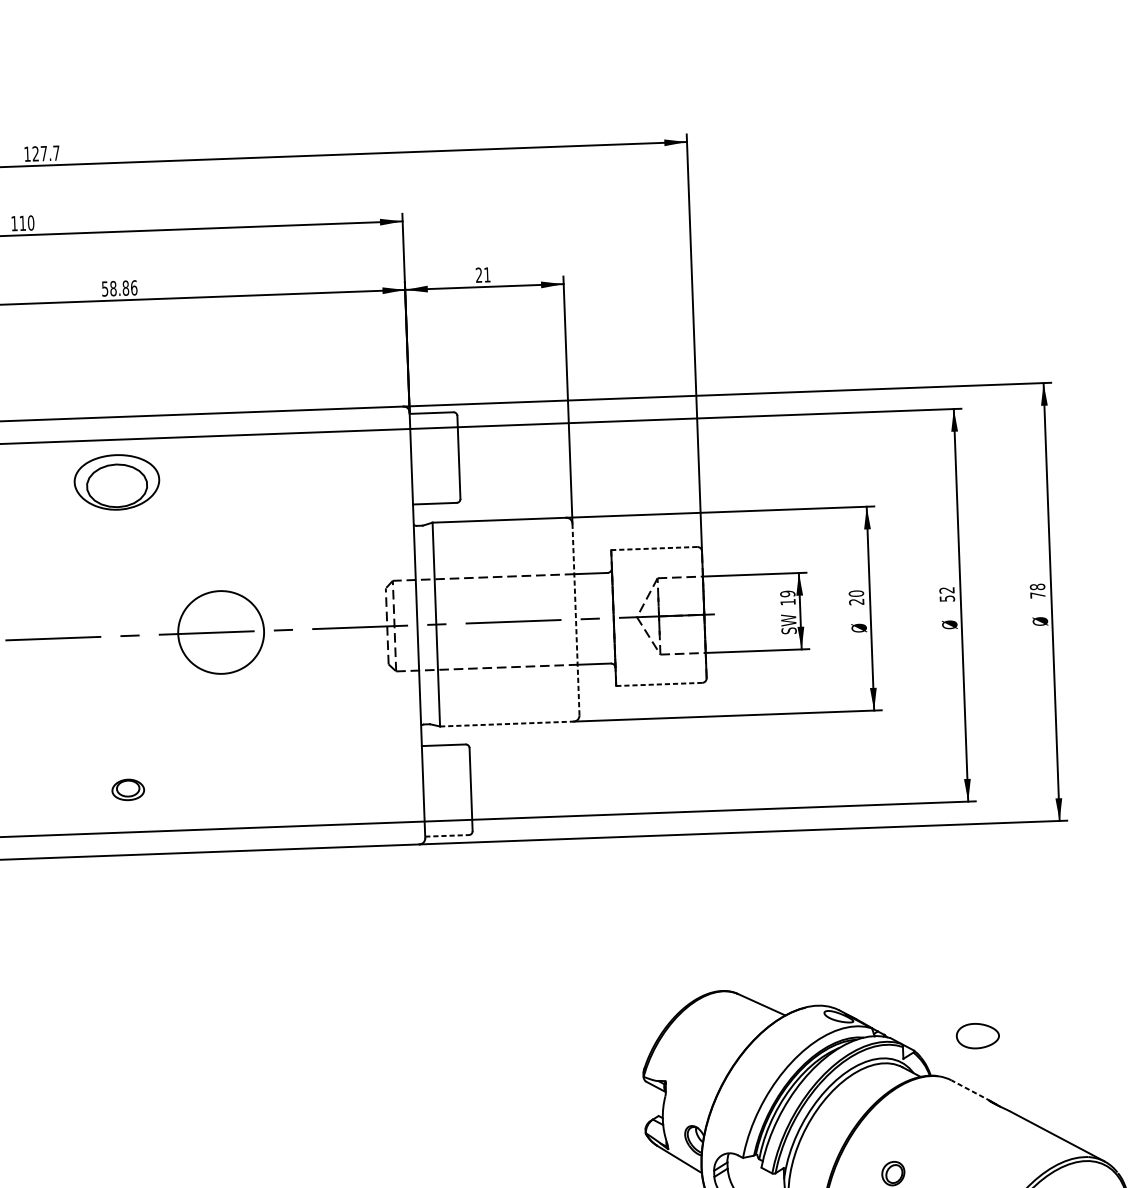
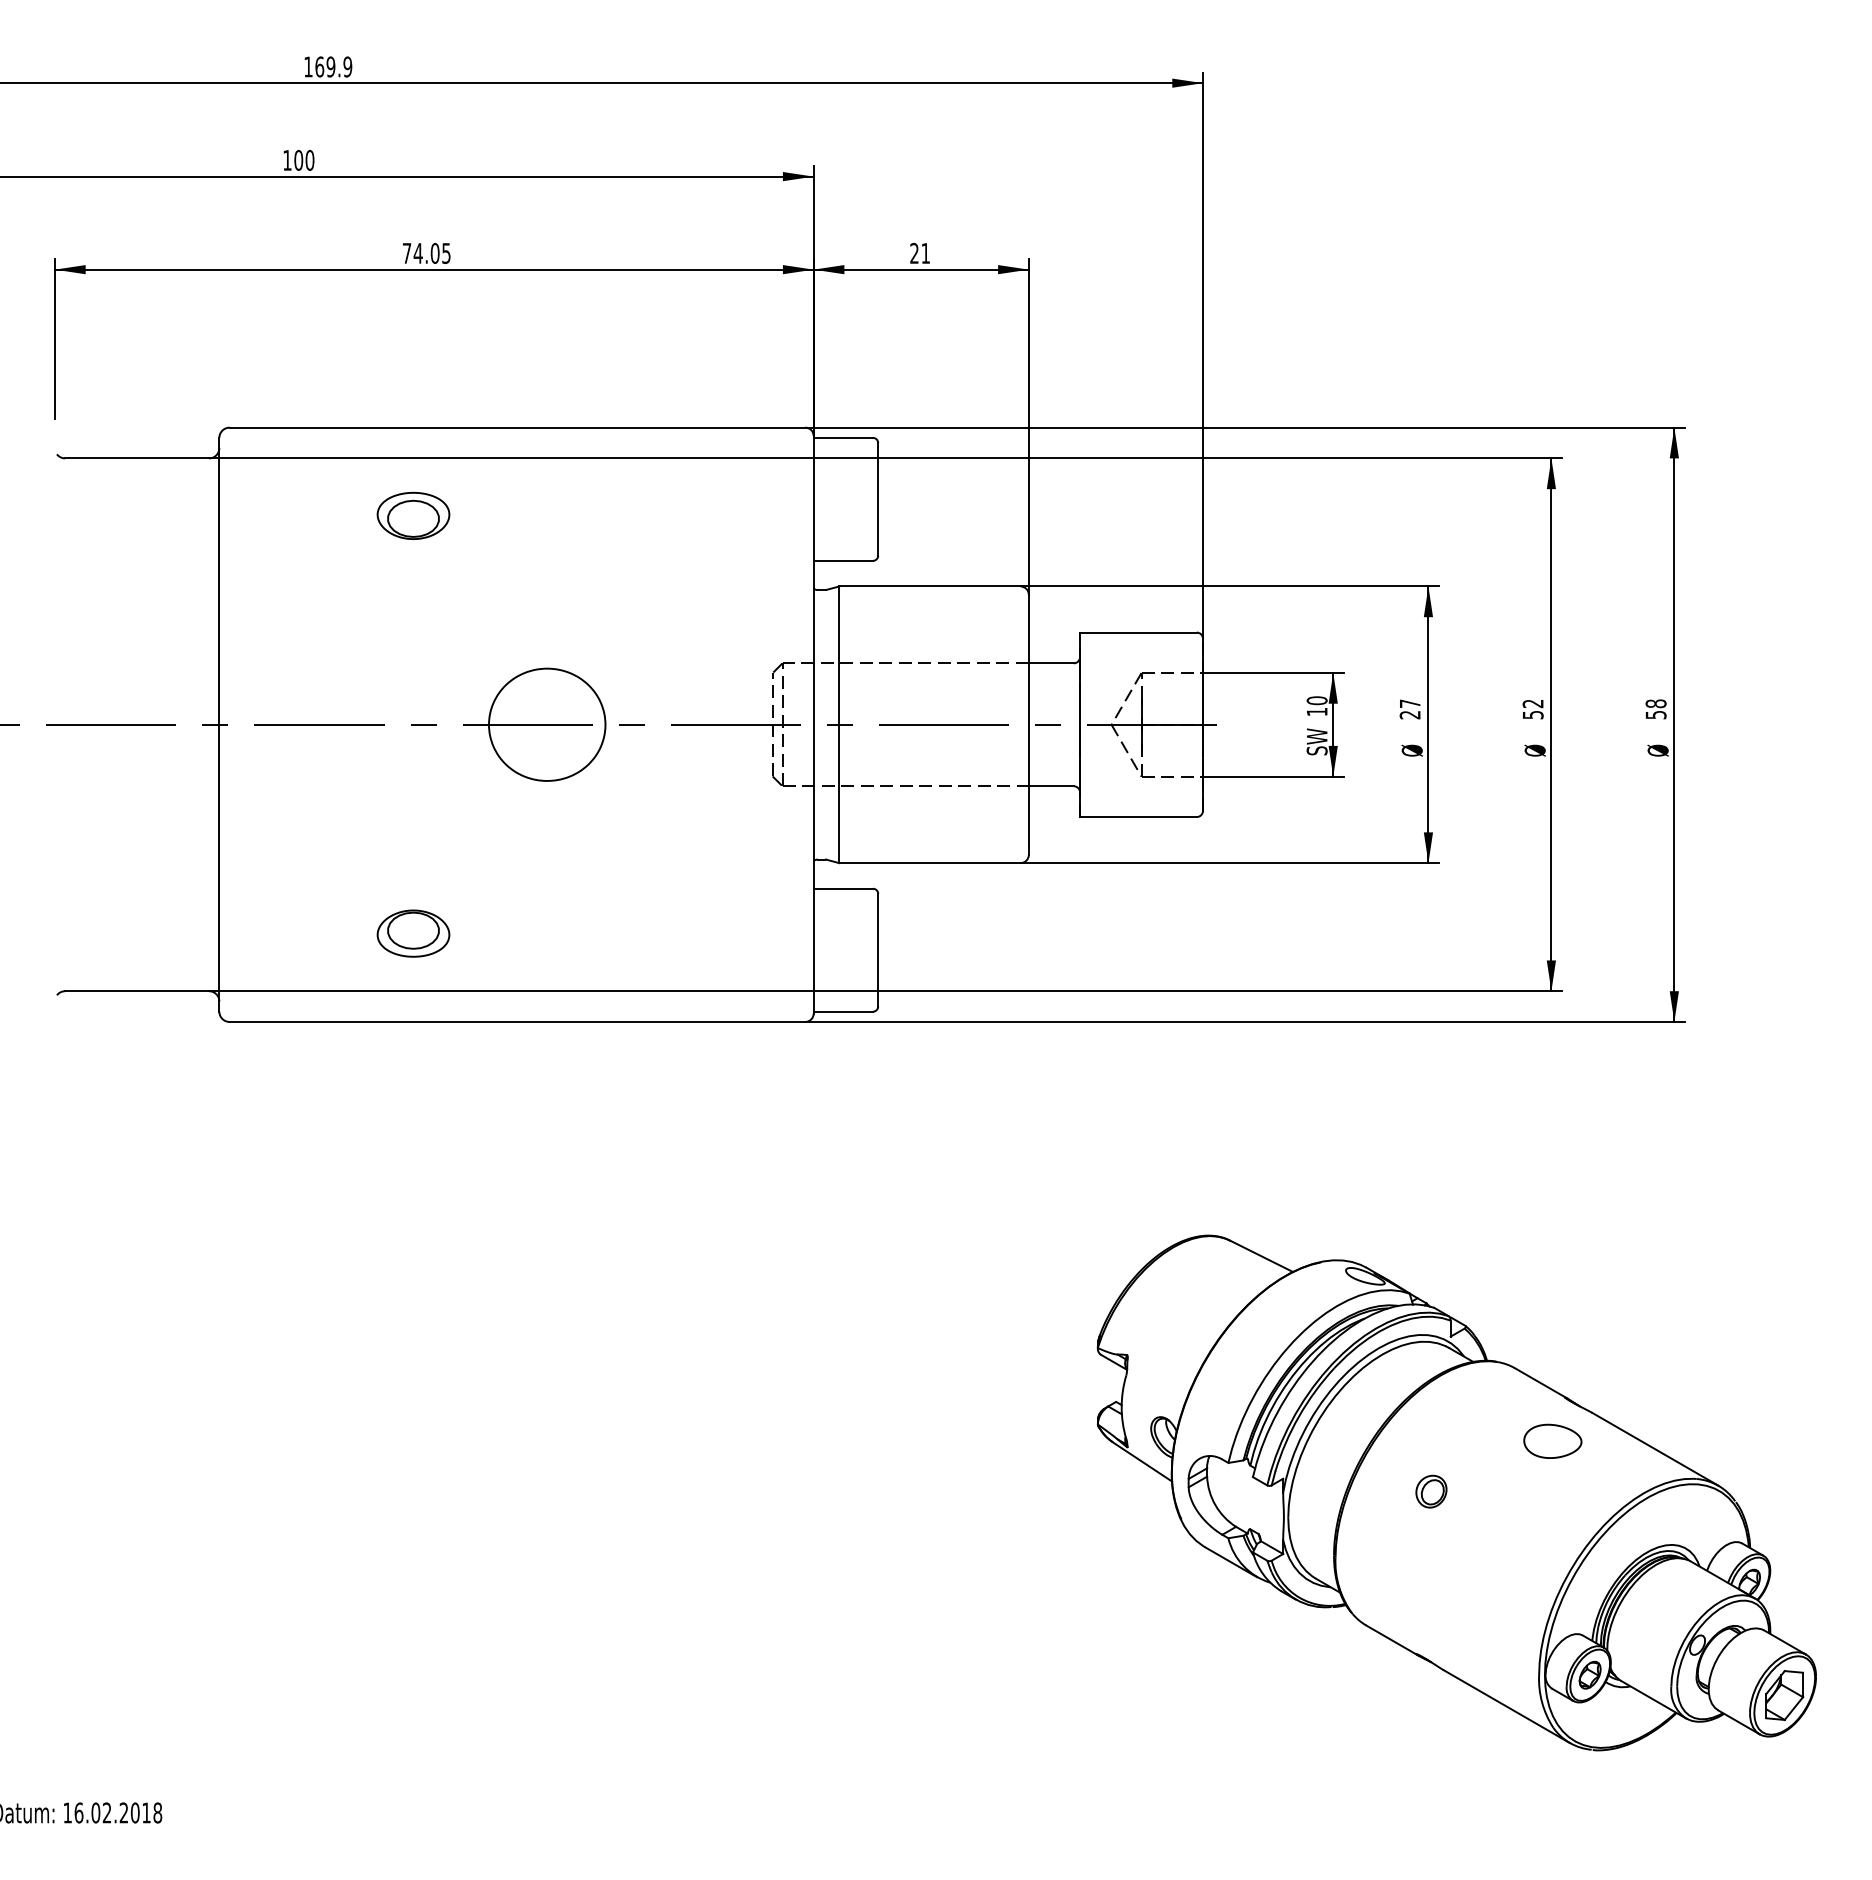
text: (45, 153) -> (333, 66), 127.7 -> 169.9
text: (22, 222) -> (298, 159), 110 -> 100
text: (119, 287) -> (426, 252), 58.86 -> 74.05
part: (116, 481) -> (413, 515), size x0.62
line: (653, 548) -> (1137, 632), dashed -> solid
text: (788, 593) -> (1317, 700), 19 -> 10
text: (855, 593) -> (1409, 703), 20 -> 27
text: (1037, 595) -> (1655, 715), 78 -> 58
line: (575, 619) -> (1028, 724), dashed -> solid
line: (659, 684) -> (1138, 817), dashed -> solid
line: (506, 724) -> (929, 863), dashed -> solid
part: (128, 789) -> (413, 933), size x1.67
line: (447, 835) -> (843, 1011), dashed -> solid
part: (977, 1035) -> (1552, 1440), moved
line: (970, 1090) -> (1540, 1383), dashed -> solid

